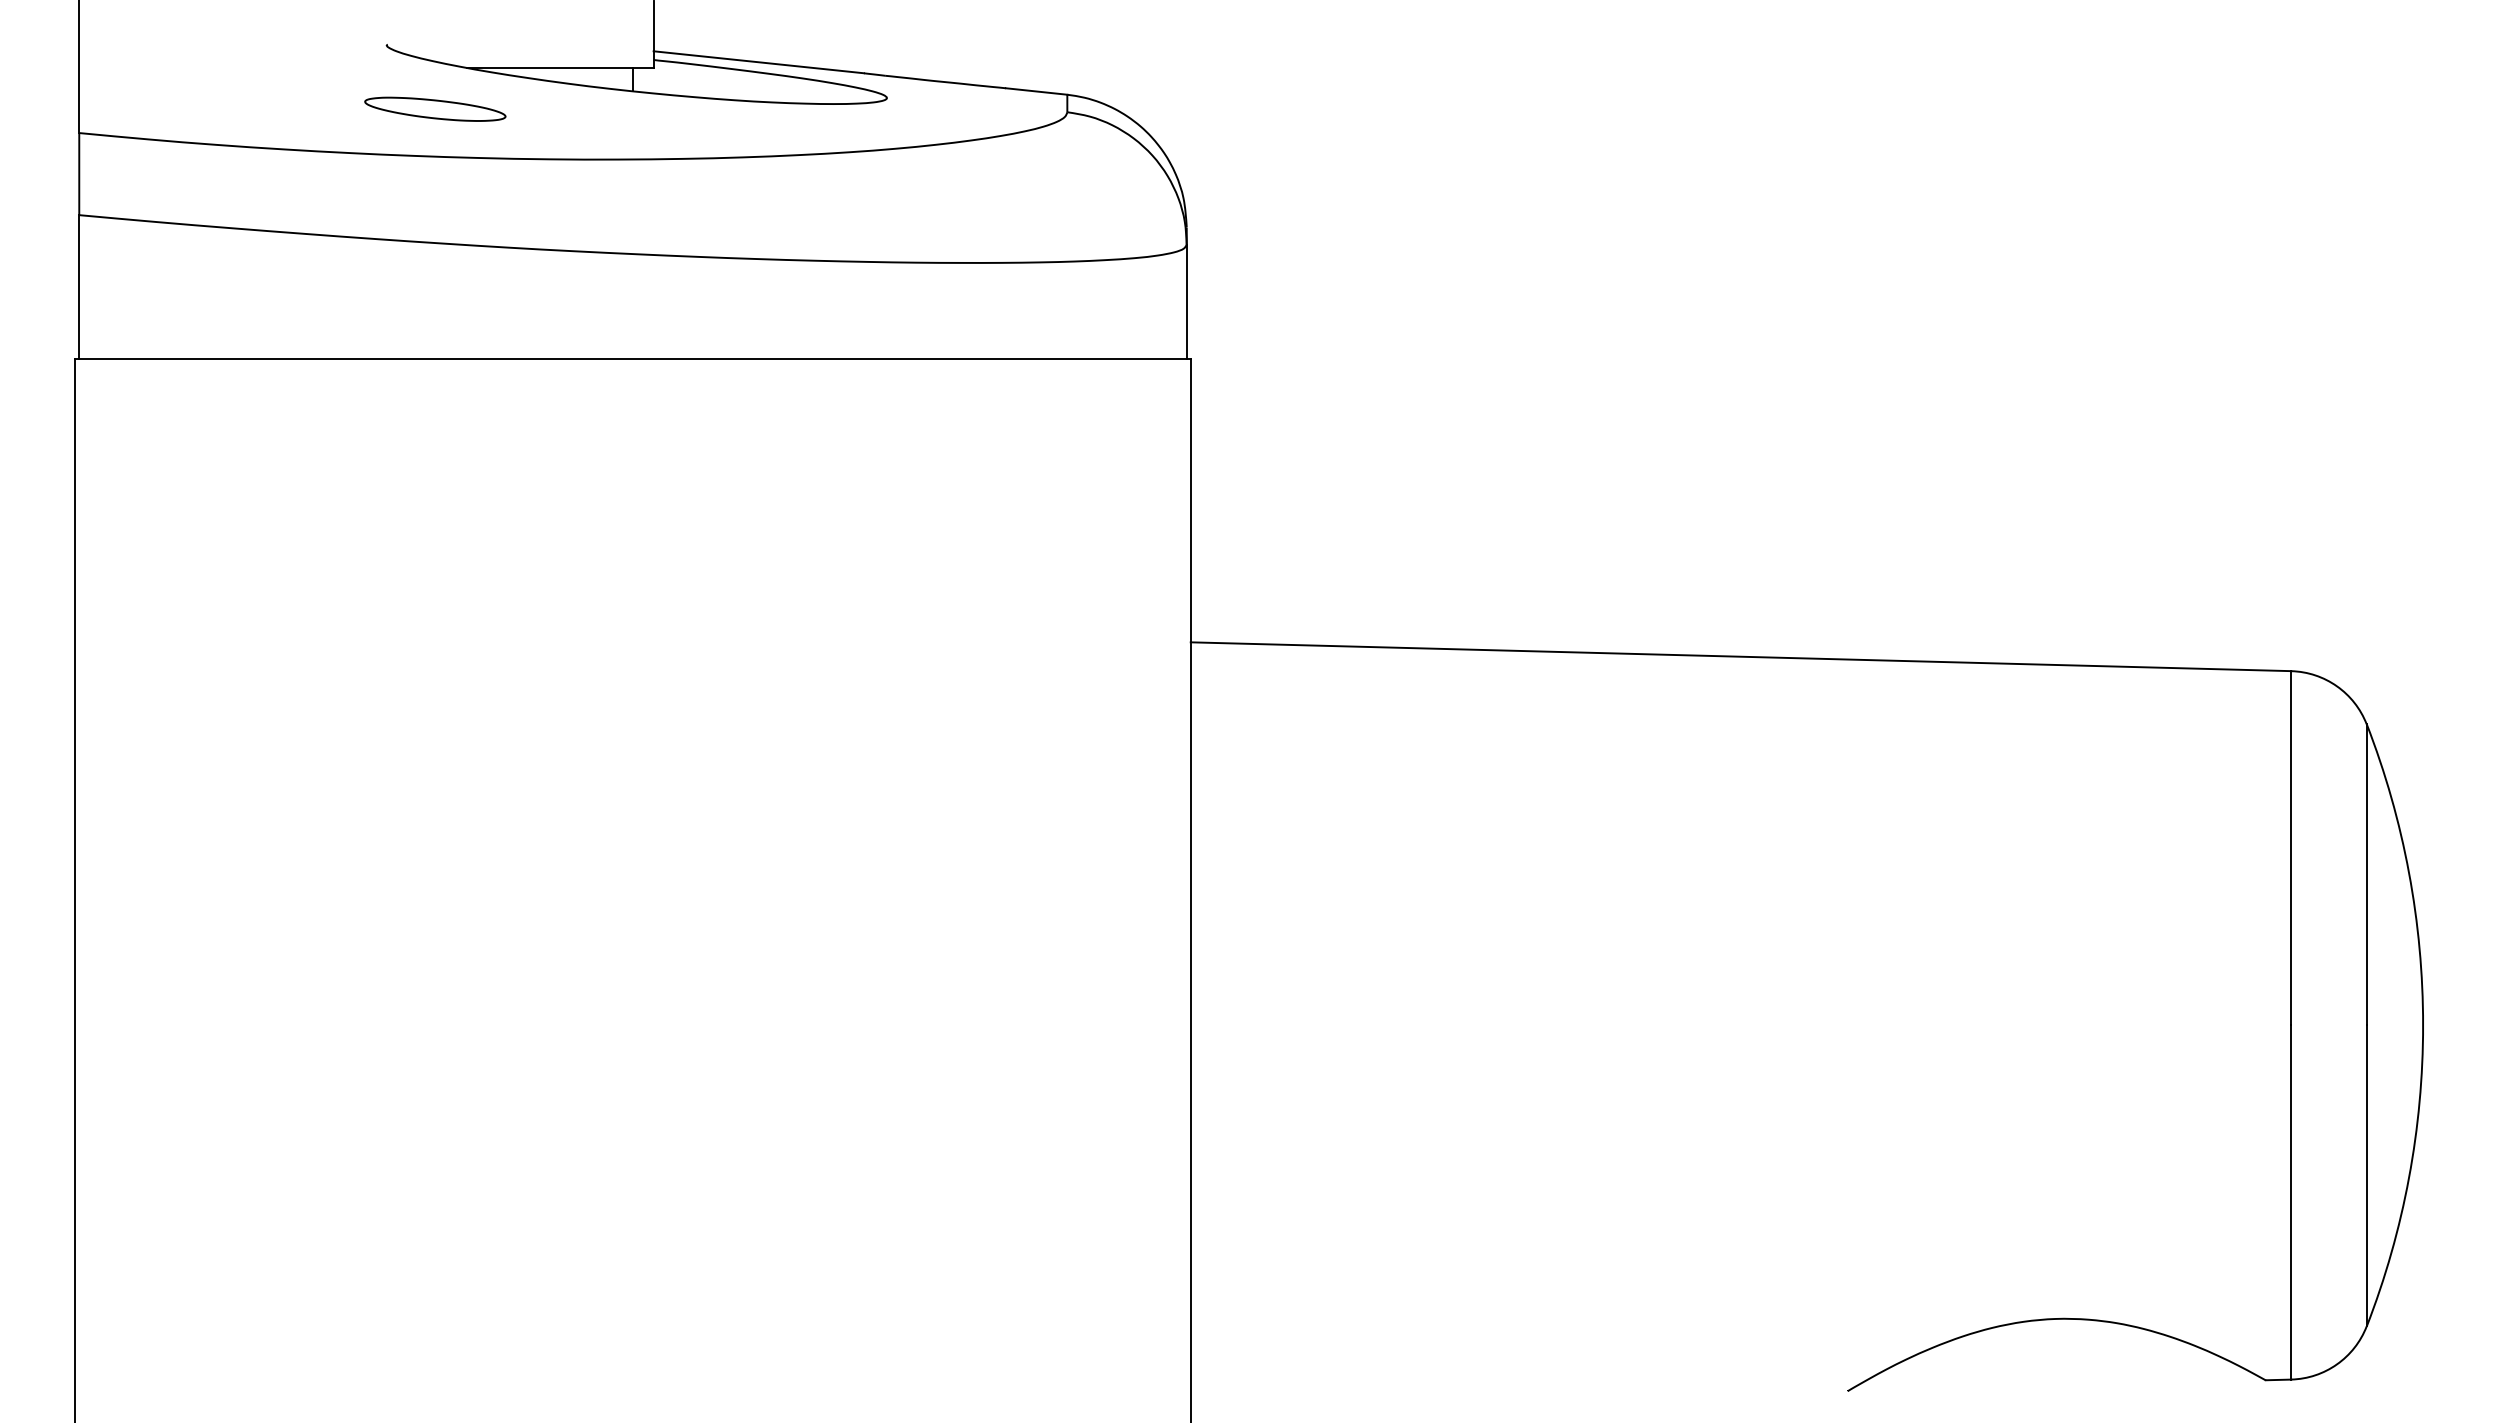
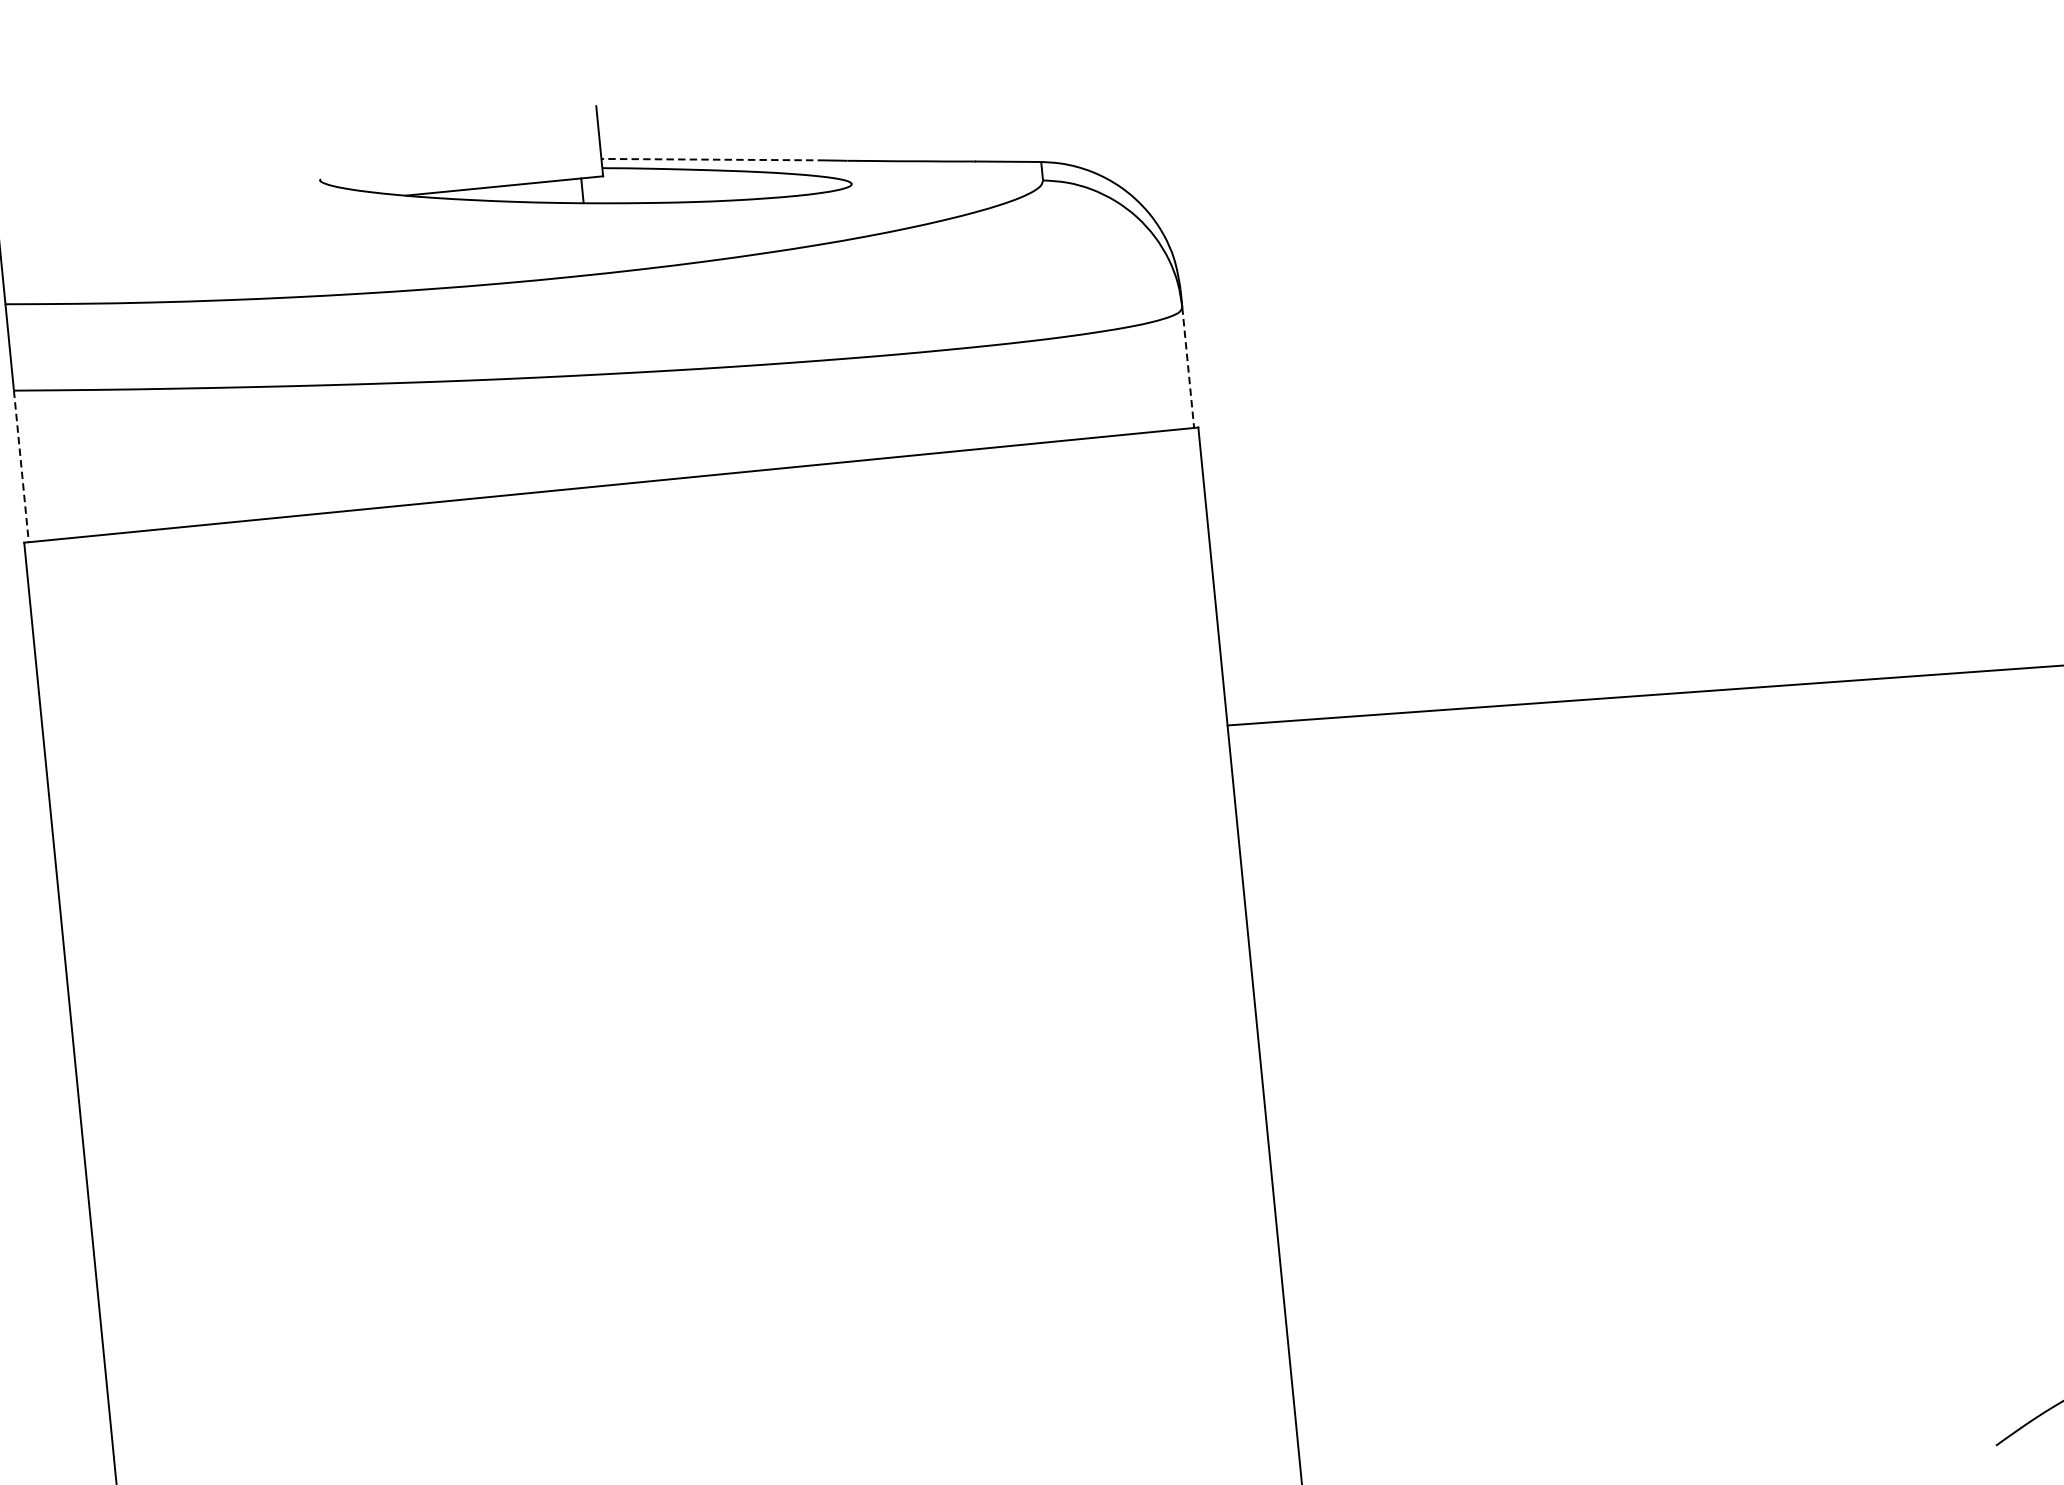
line: (758, 62) -> (712, 159), solid -> dashed
part: (435, 108) -> (377, 241), removed
line: (79, 287) -> (21, 466), solid -> dashed
line: (1186, 302) -> (1188, 368), solid -> dashed

